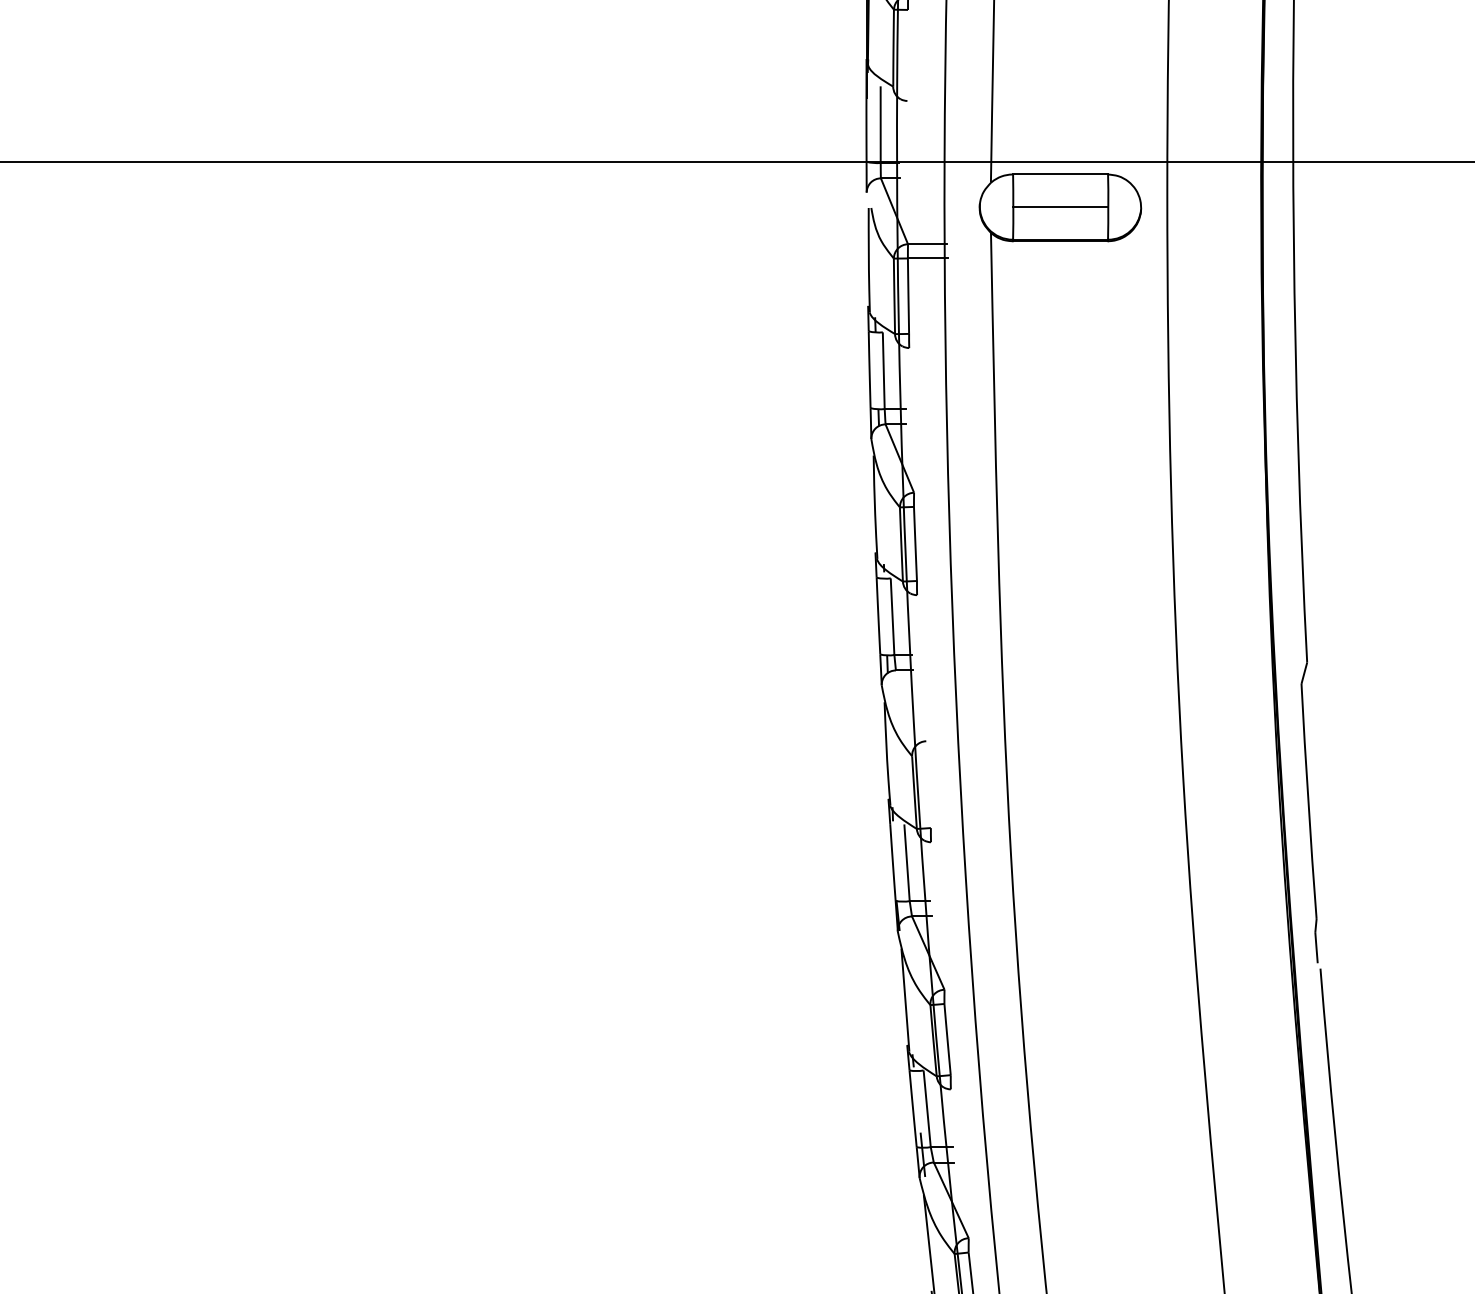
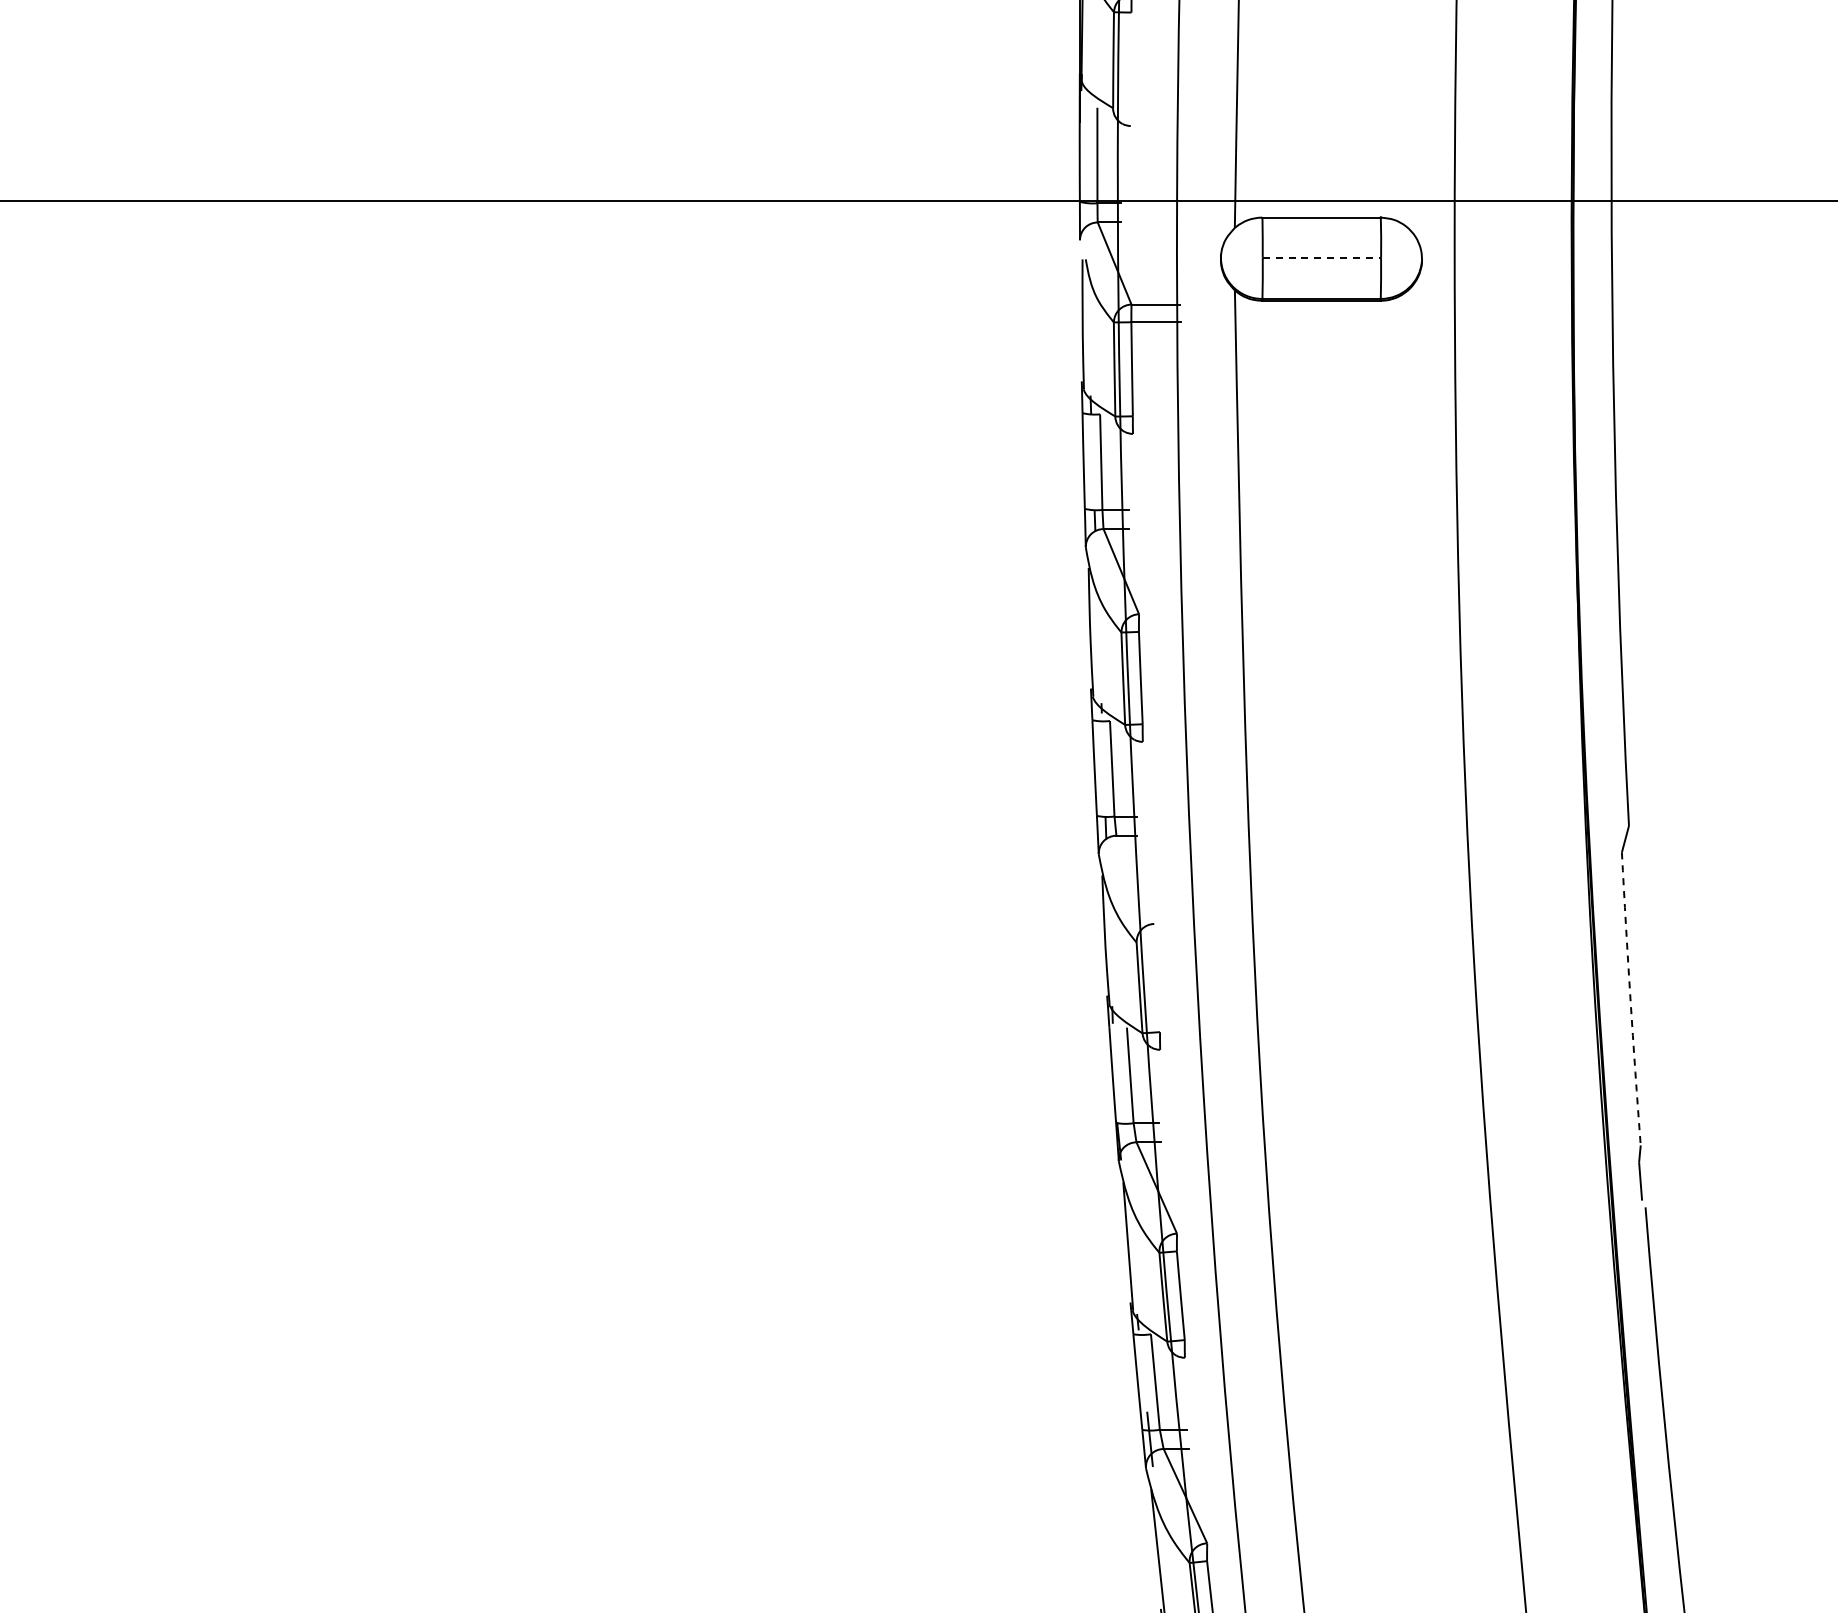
line: (1061, 206) -> (1322, 257), solid -> dashed
arc: (1308, 801) -> (1630, 998), solid -> dashed

